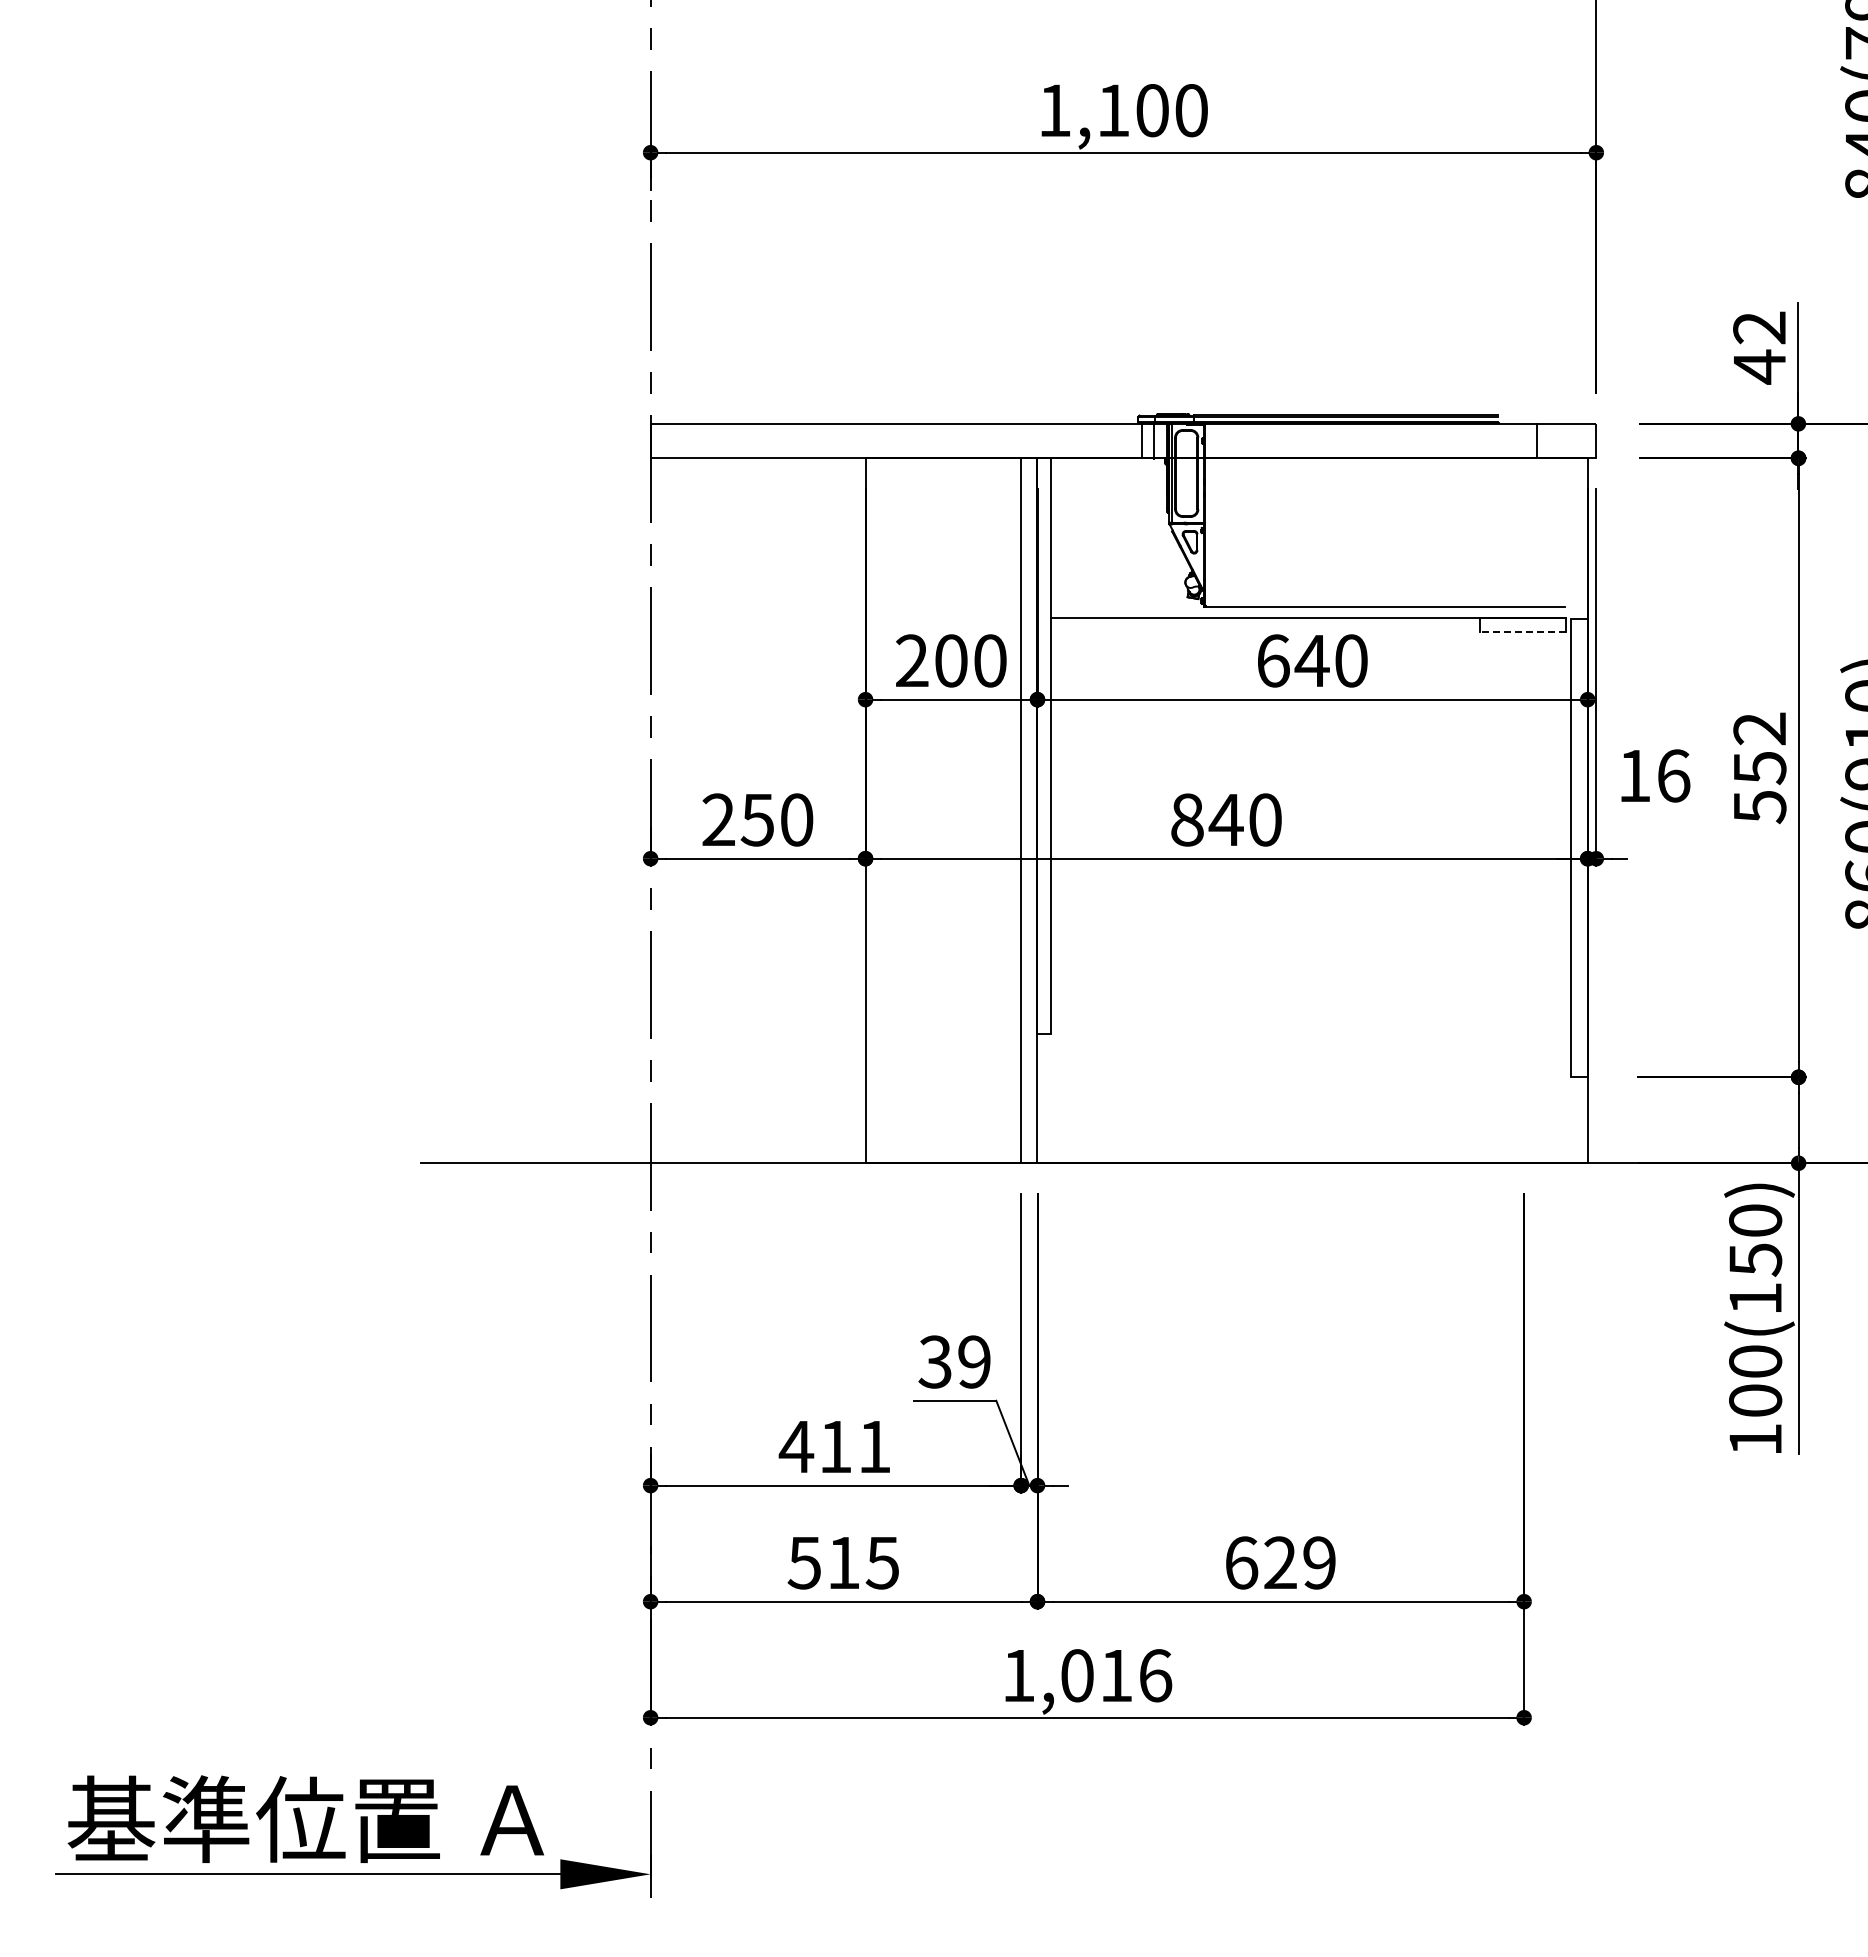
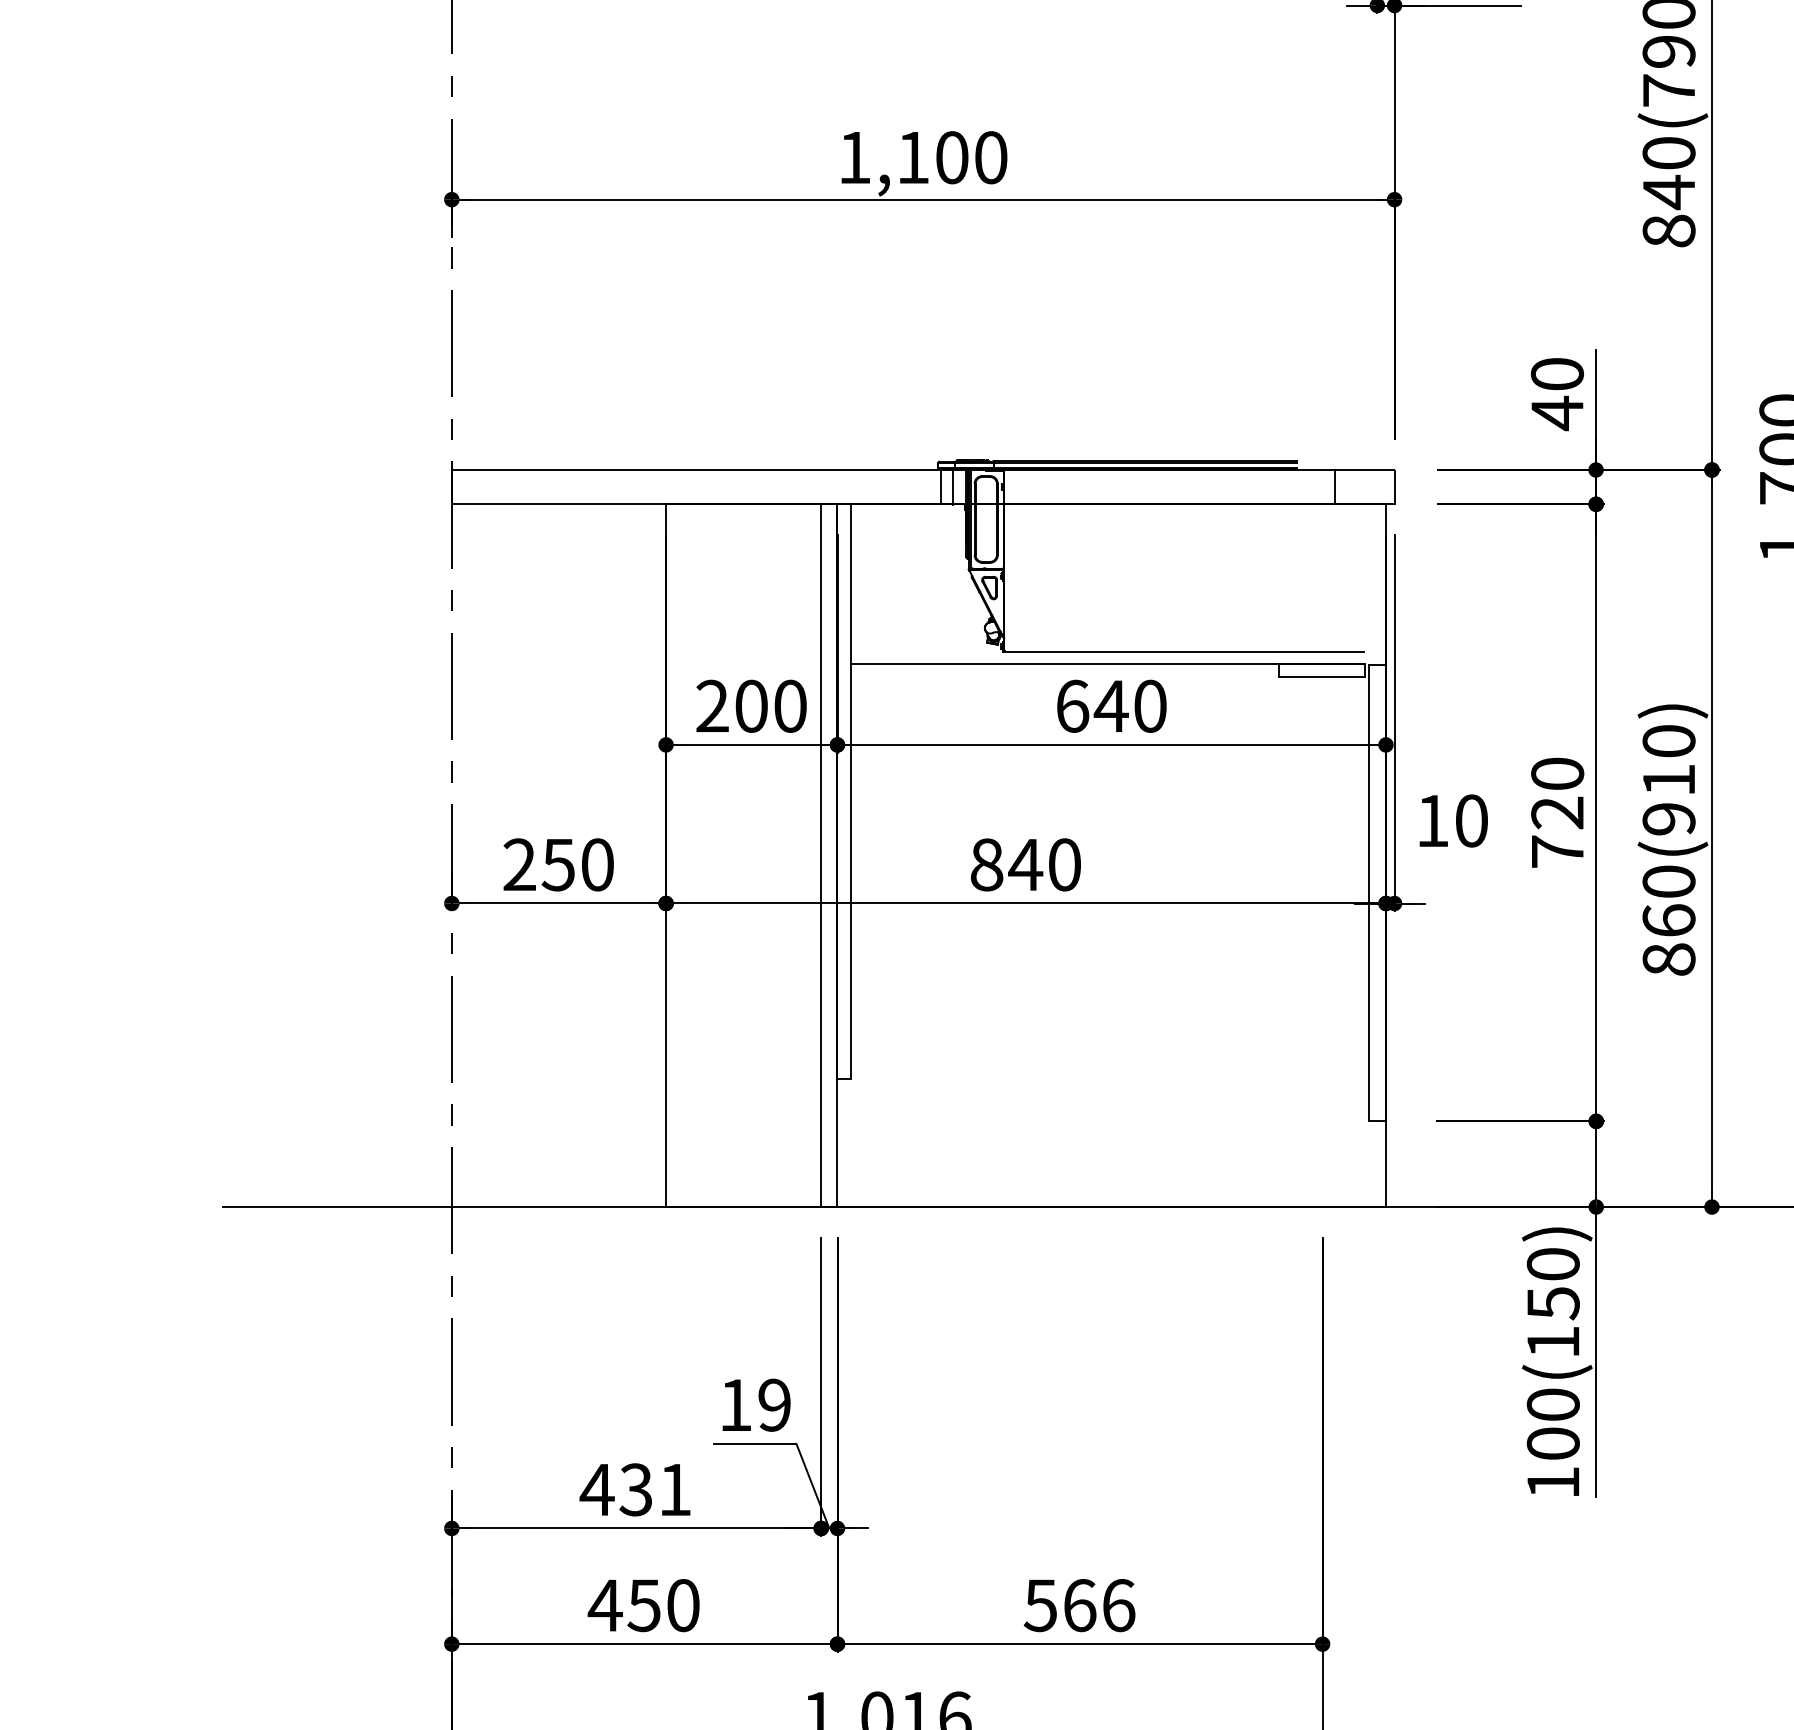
text: (1759, 327) -> (1557, 373), 42 -> 40
line: (1523, 631) -> (1321, 676), dashed -> solid
text: (1759, 768) -> (1557, 813), 552 -> 720
text: (1674, 775) -> (1472, 820), 16 -> 10
text: (934, 1361) -> (734, 1404), 39 -> 19
text: (834, 1446) -> (635, 1489), 411 -> 431
text: (842, 1562) -> (643, 1605), 515 -> 450
text: (1280, 1562) -> (1079, 1605), 629 -> 566

